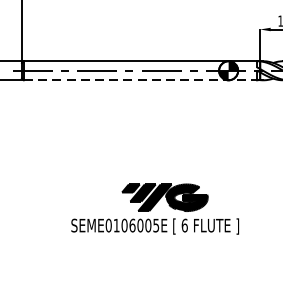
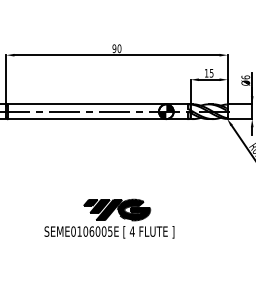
line: (141, 80) -> (98, 119), dashed -> solid
text: (183, 225) -> (131, 231), 6 -> 4

